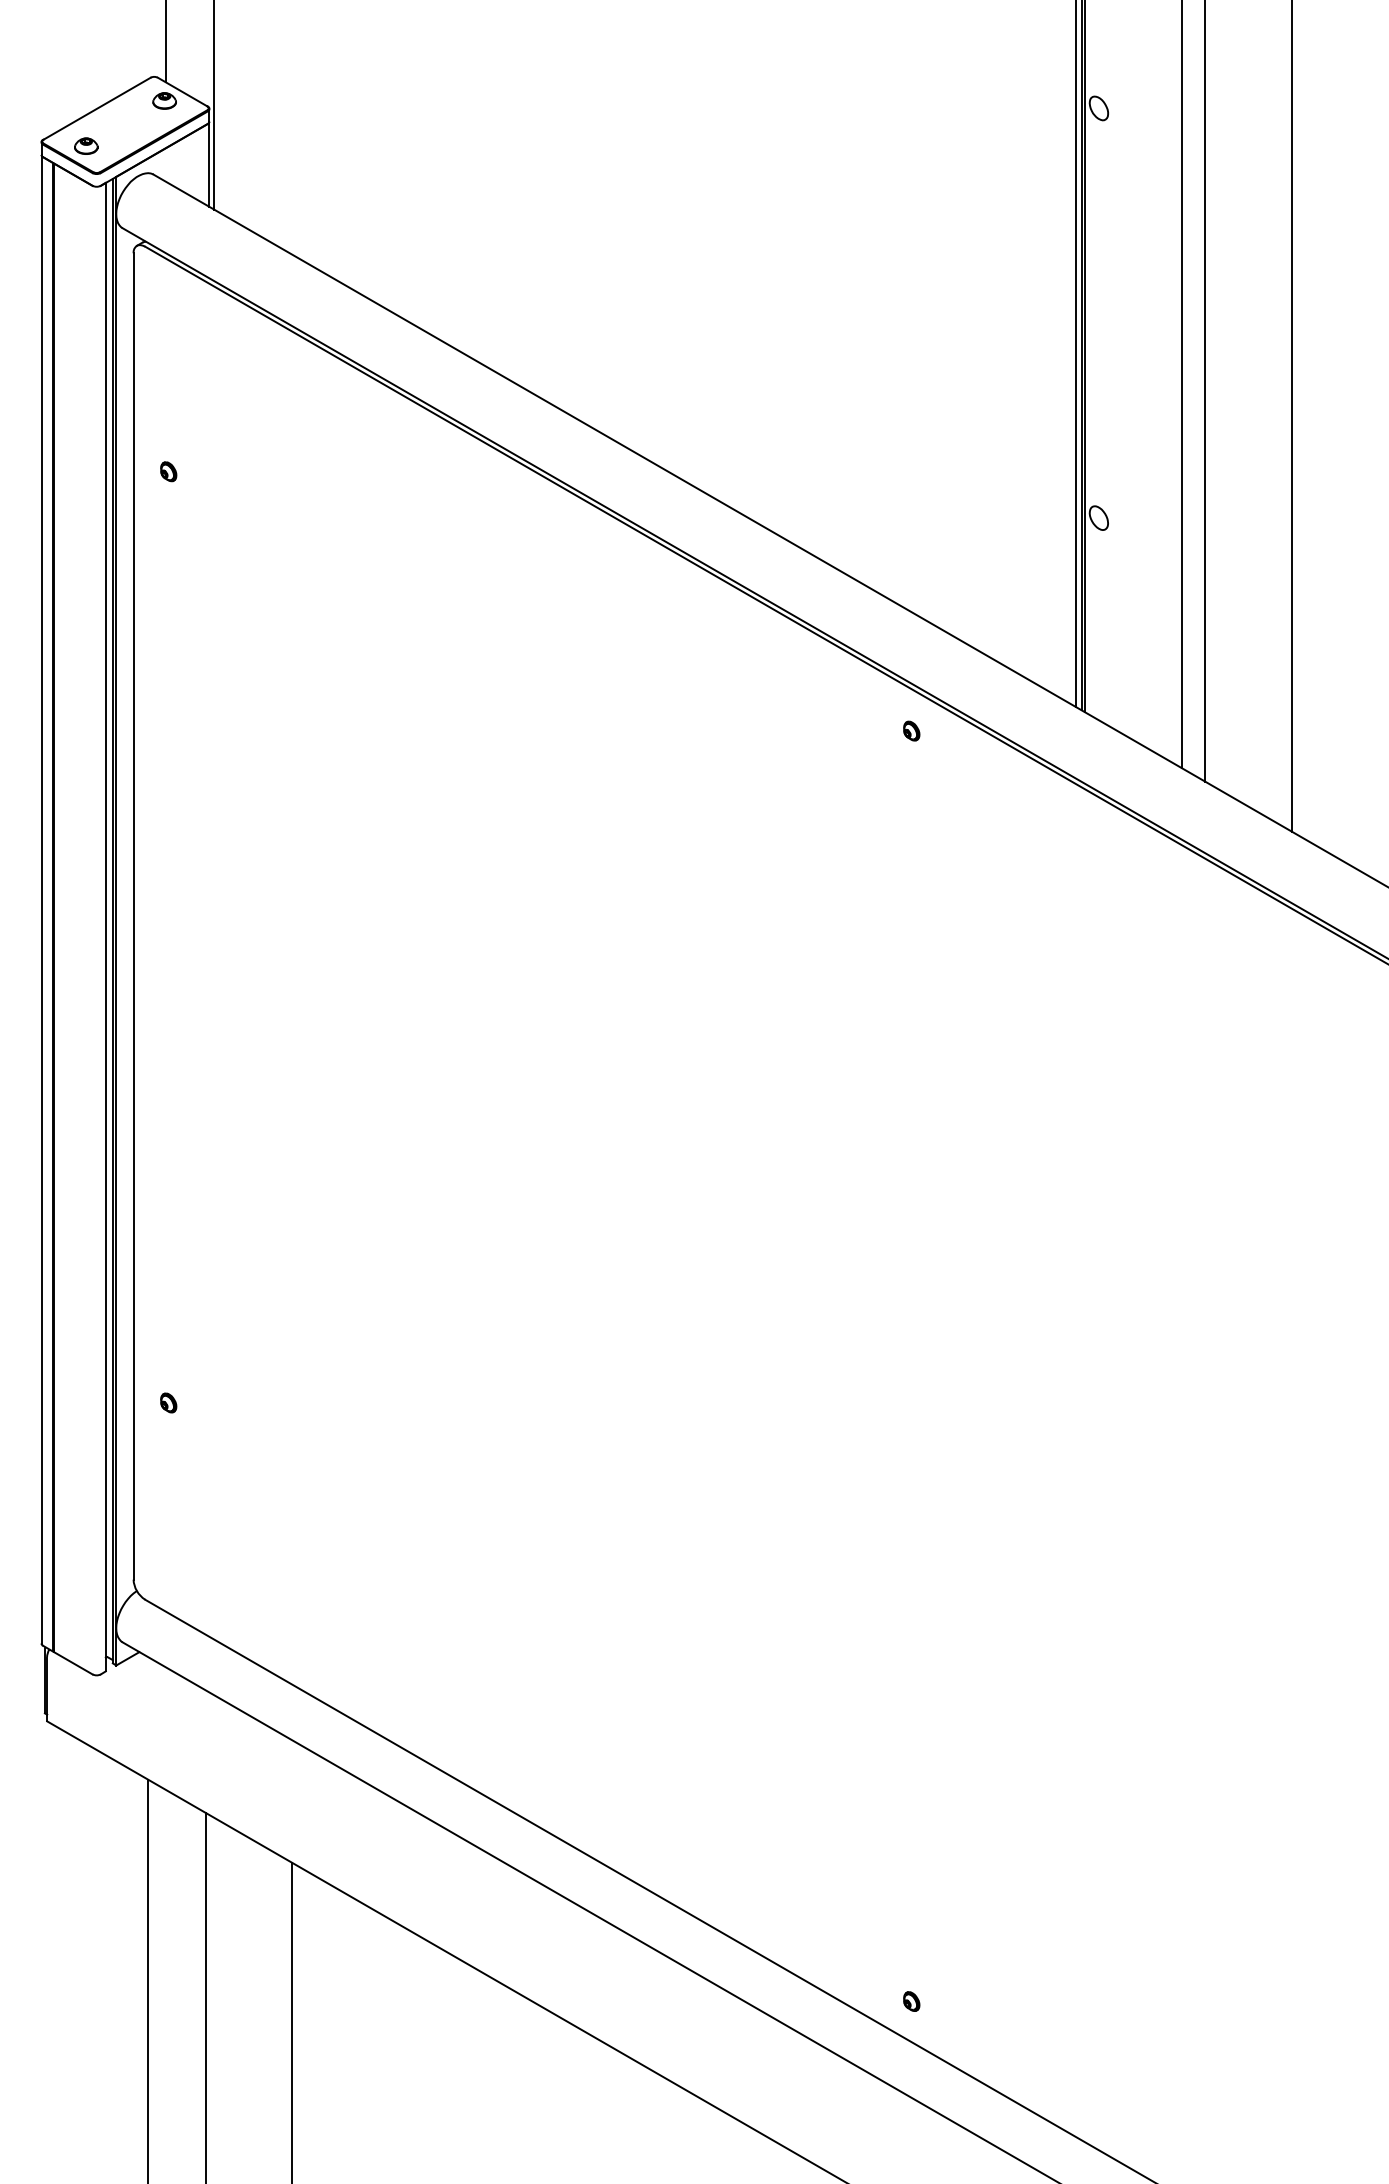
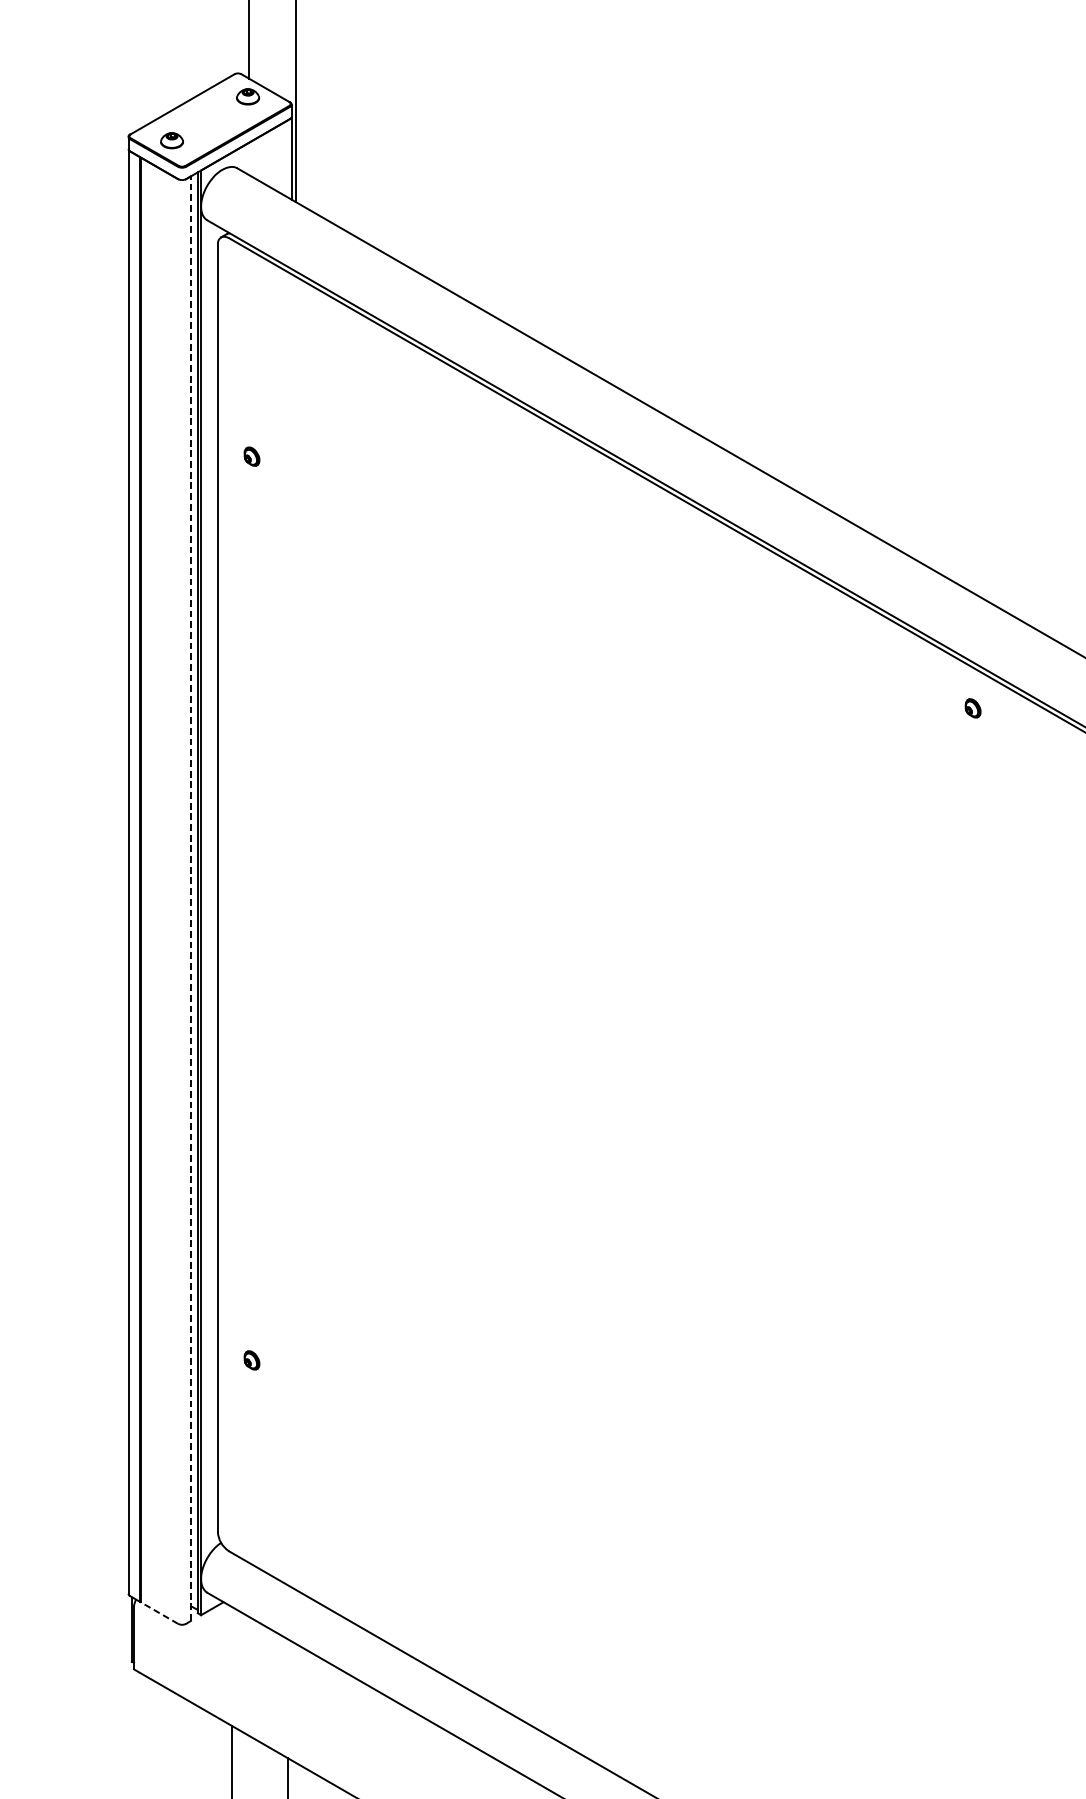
line: (105, 926) -> (190, 897), solid -> dashed
line: (72, 1663) -> (158, 1613), solid -> dashed

